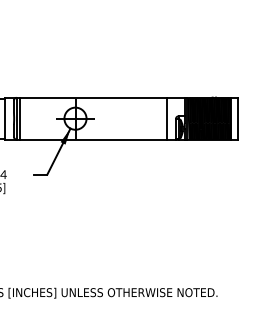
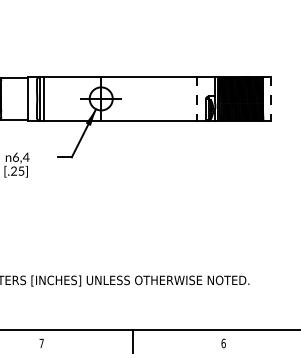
line: (166, 118) -> (196, 98), solid -> dashed
line: (237, 118) -> (270, 98), solid -> dashed

